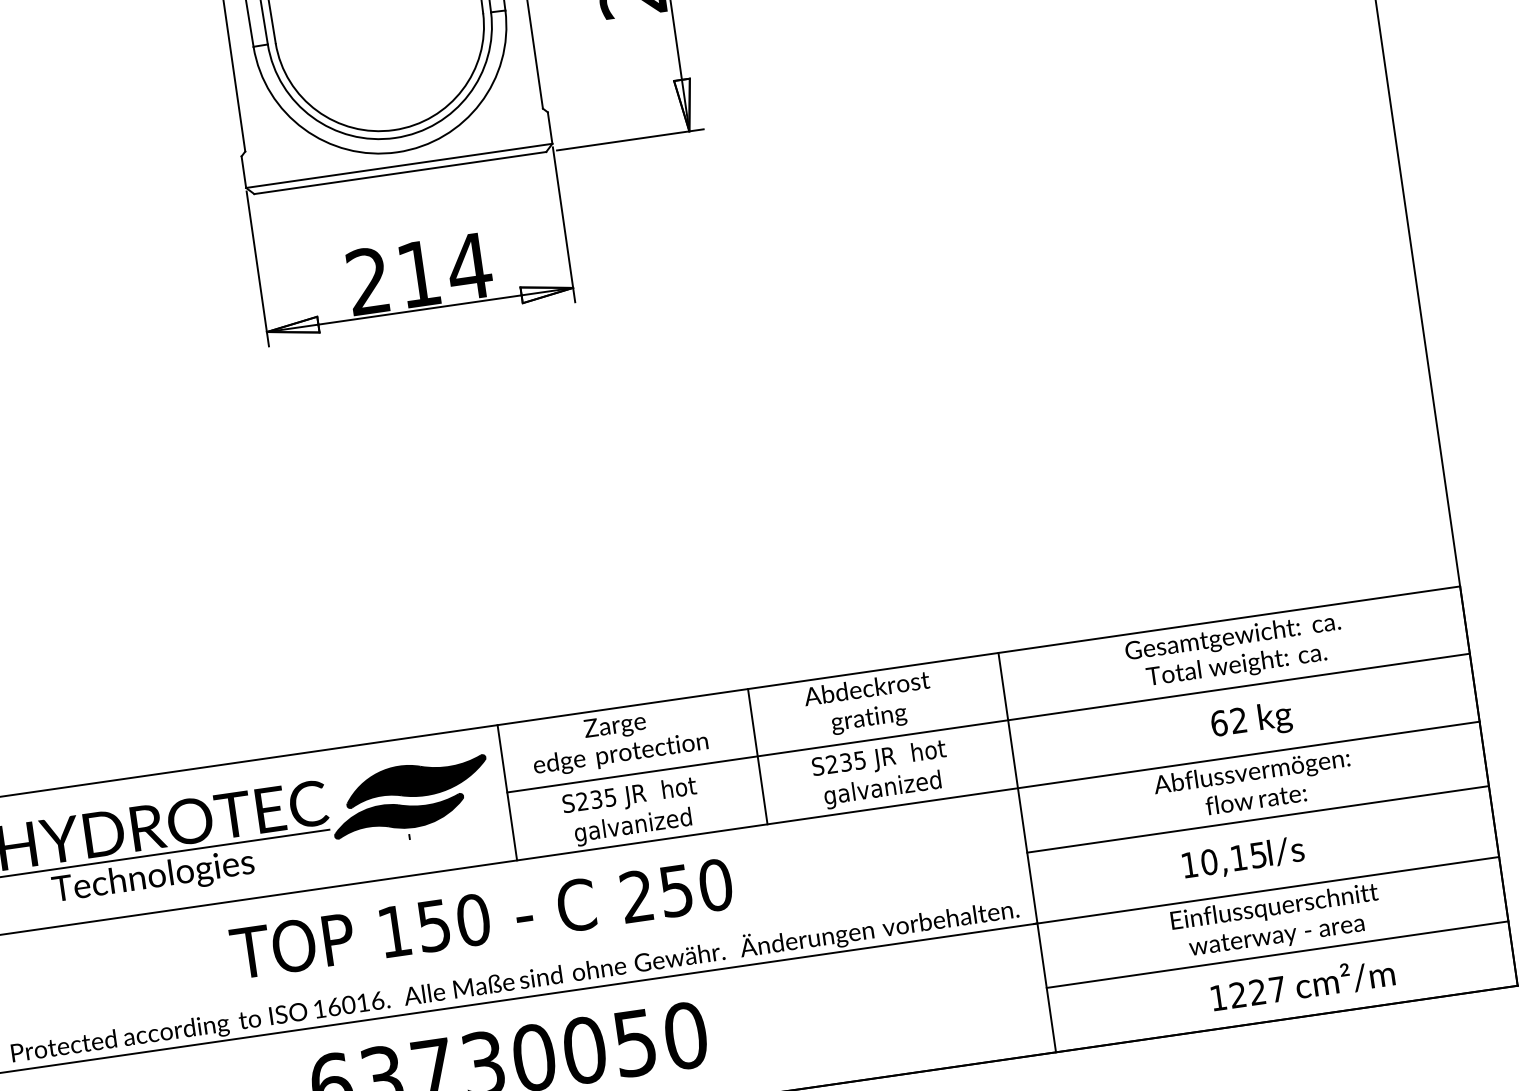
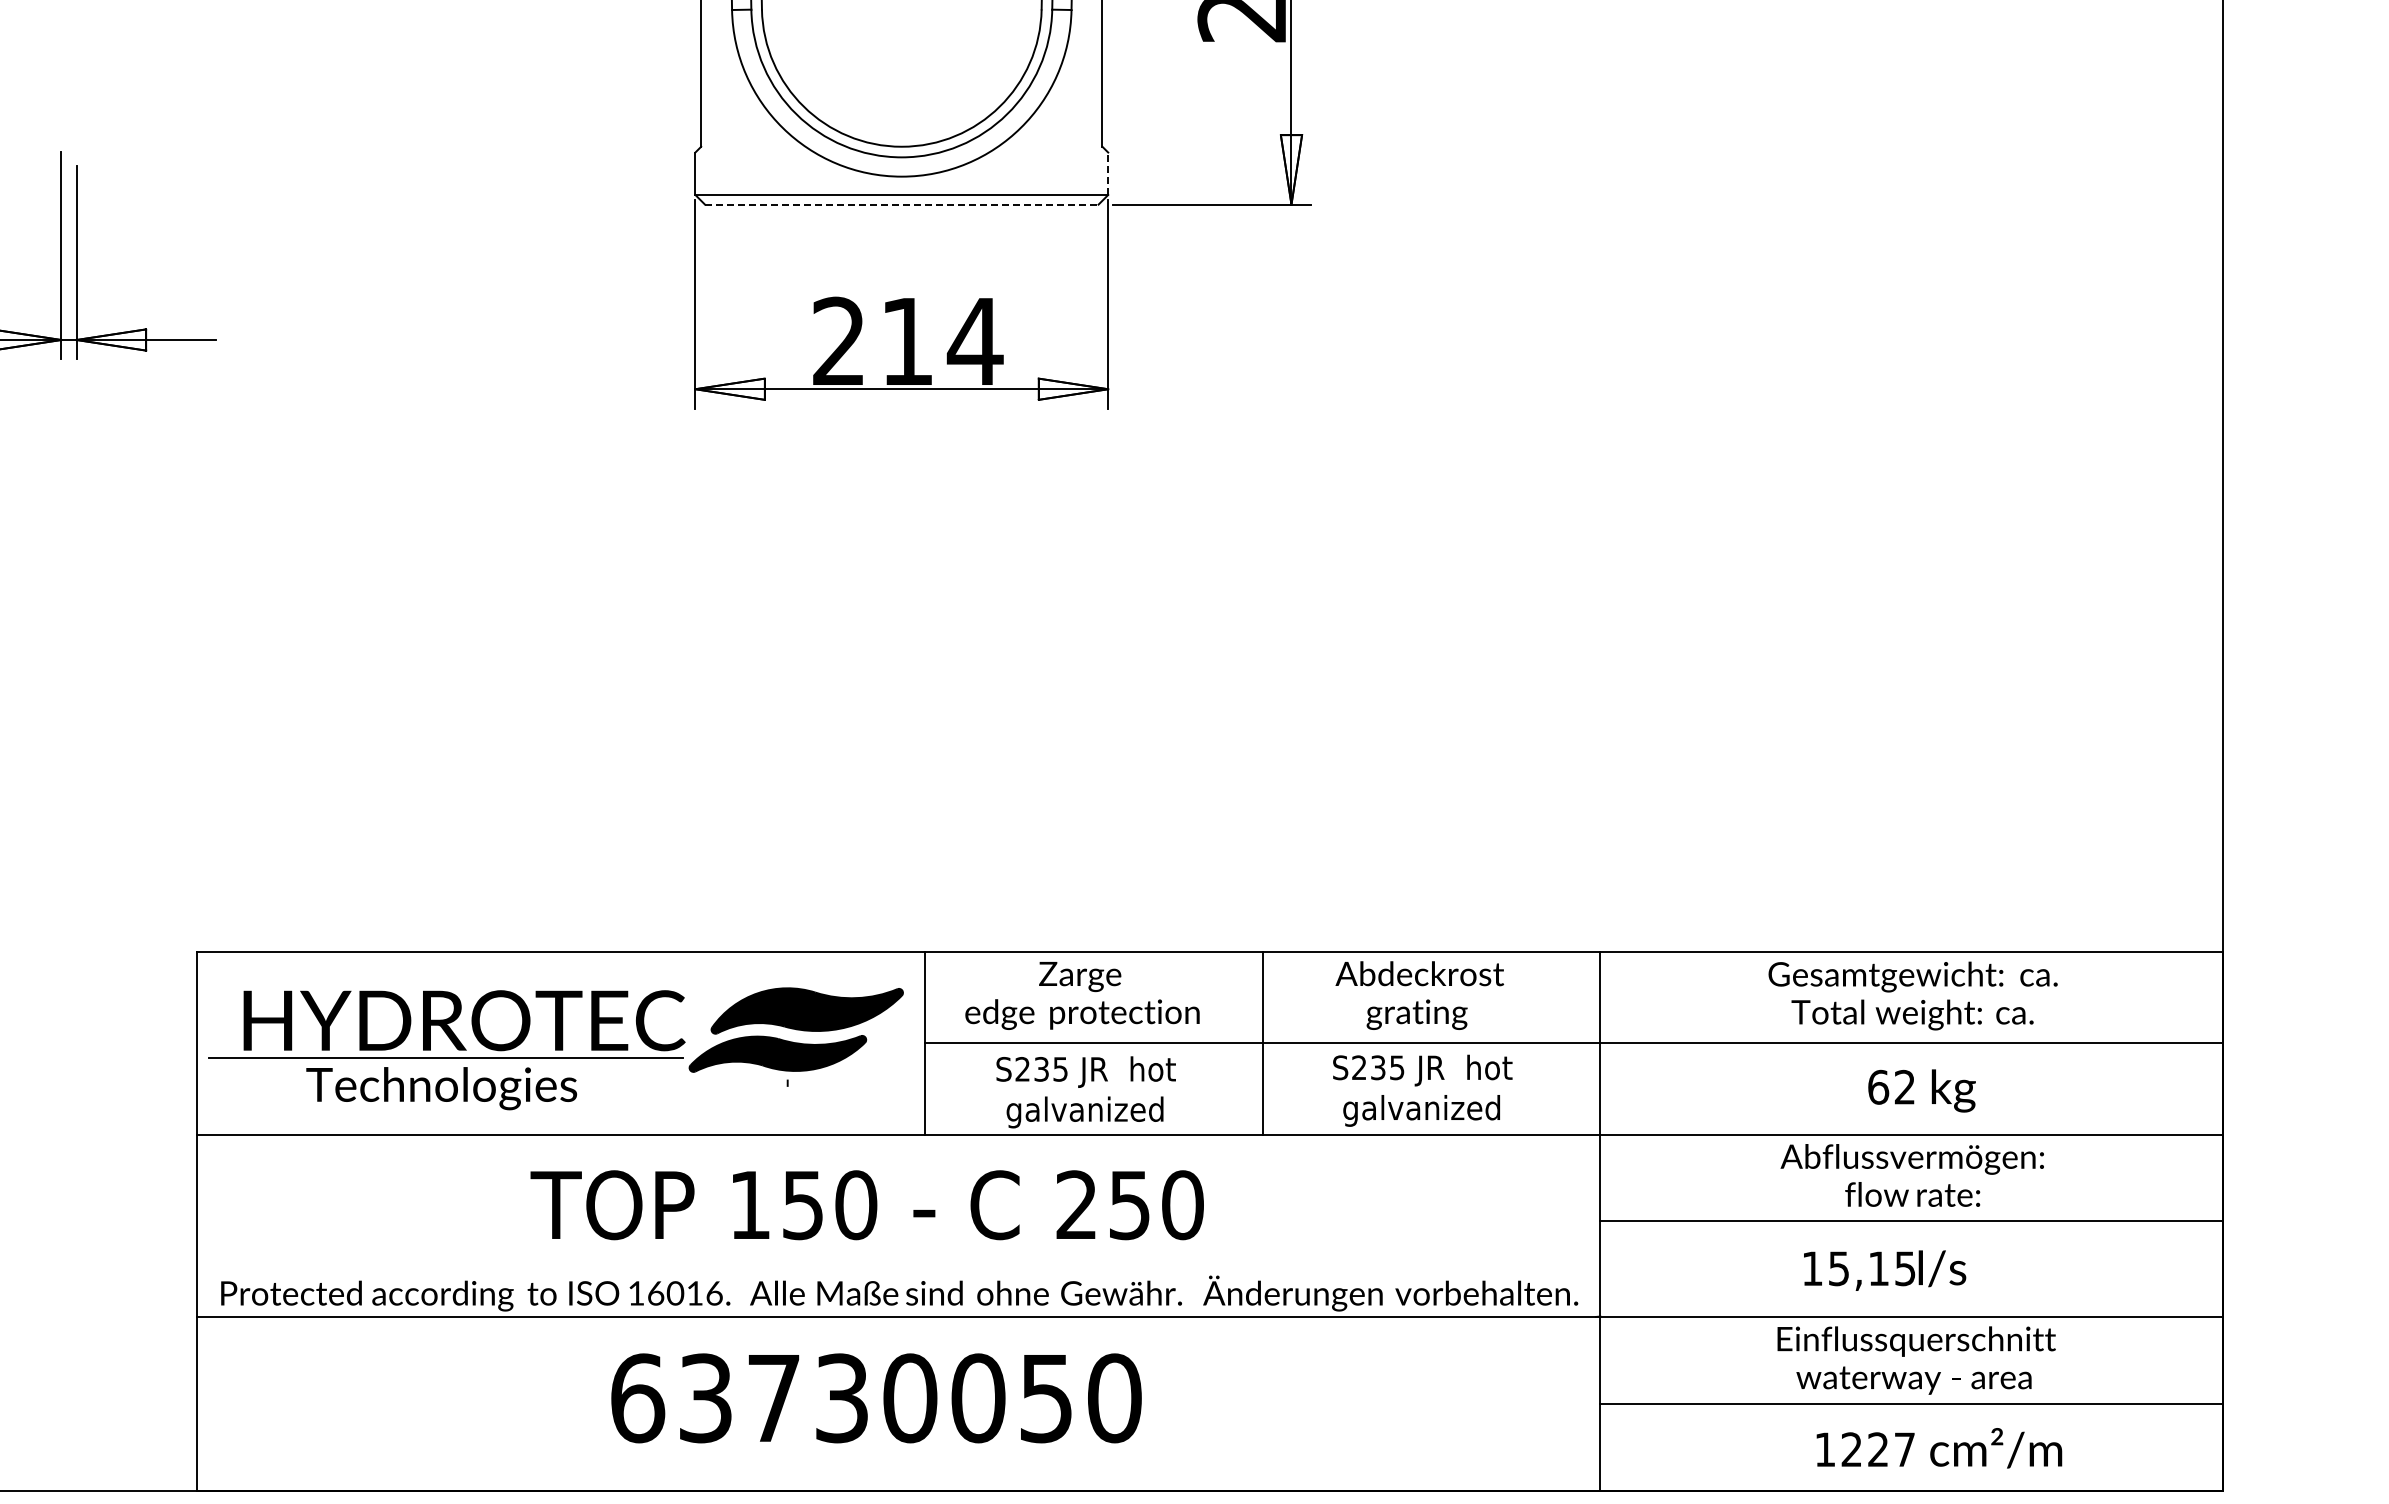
line: (550, 127) -> (1108, 173), solid -> dashed
line: (400, 172) -> (901, 204), solid -> dashed
text: (1208, 862) -> (1838, 1268), 10,15 -> 15,15

